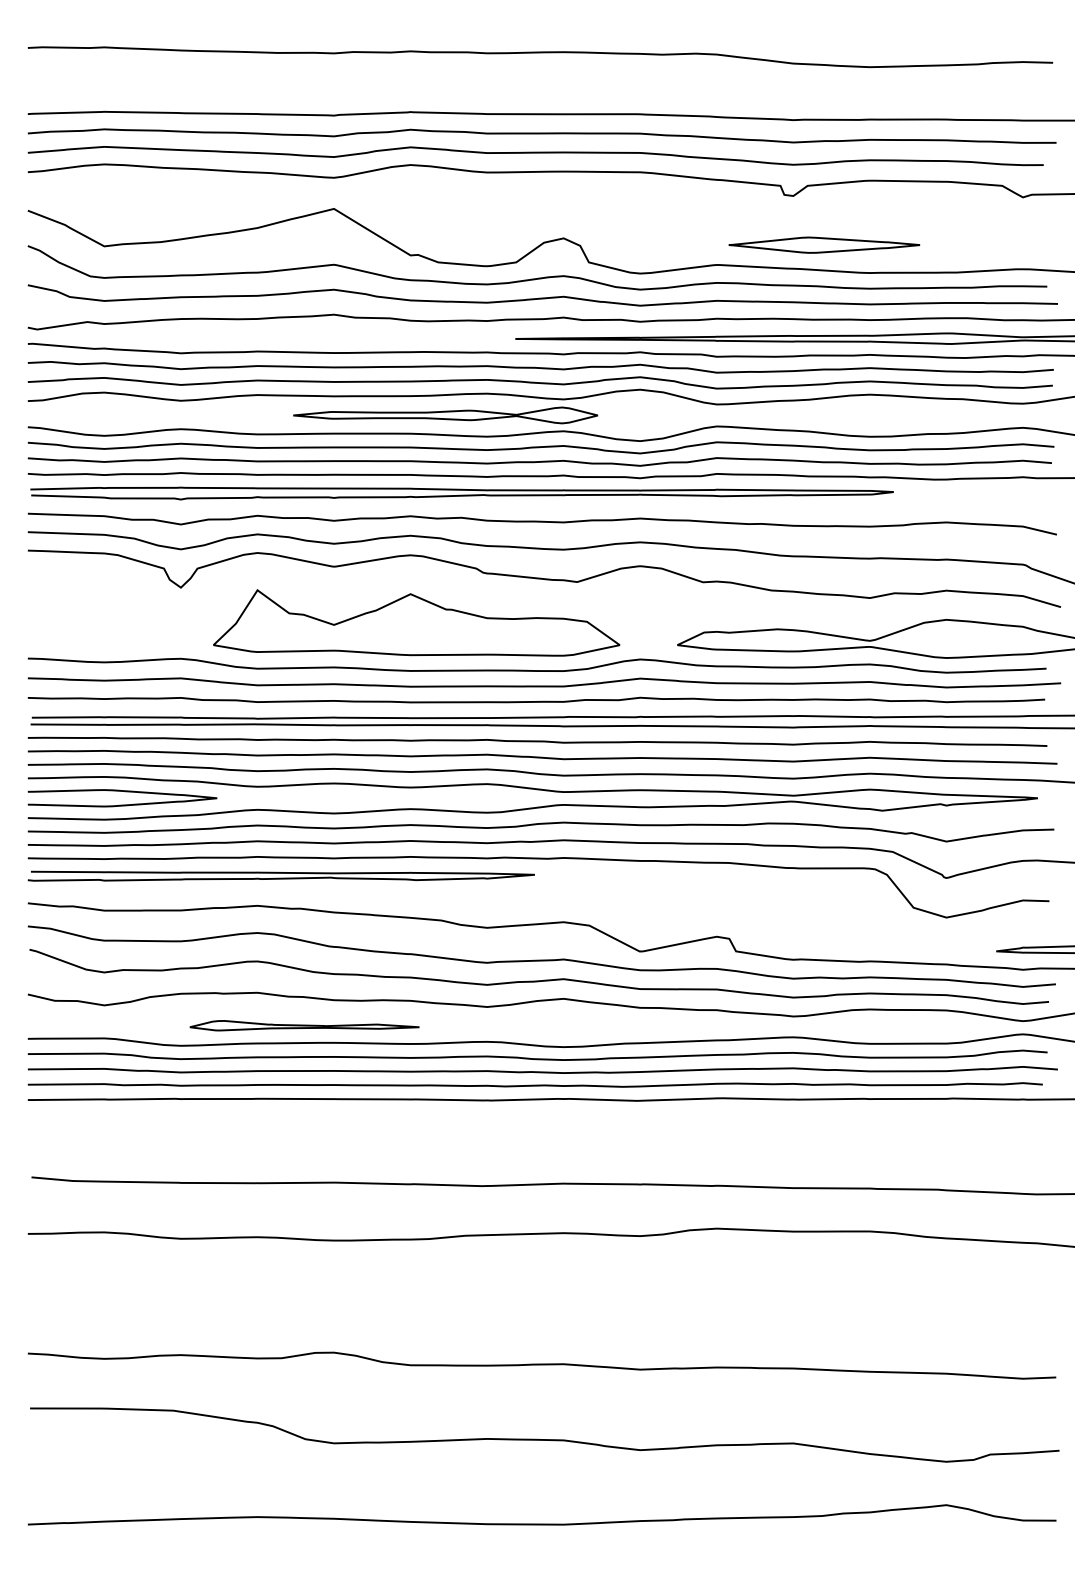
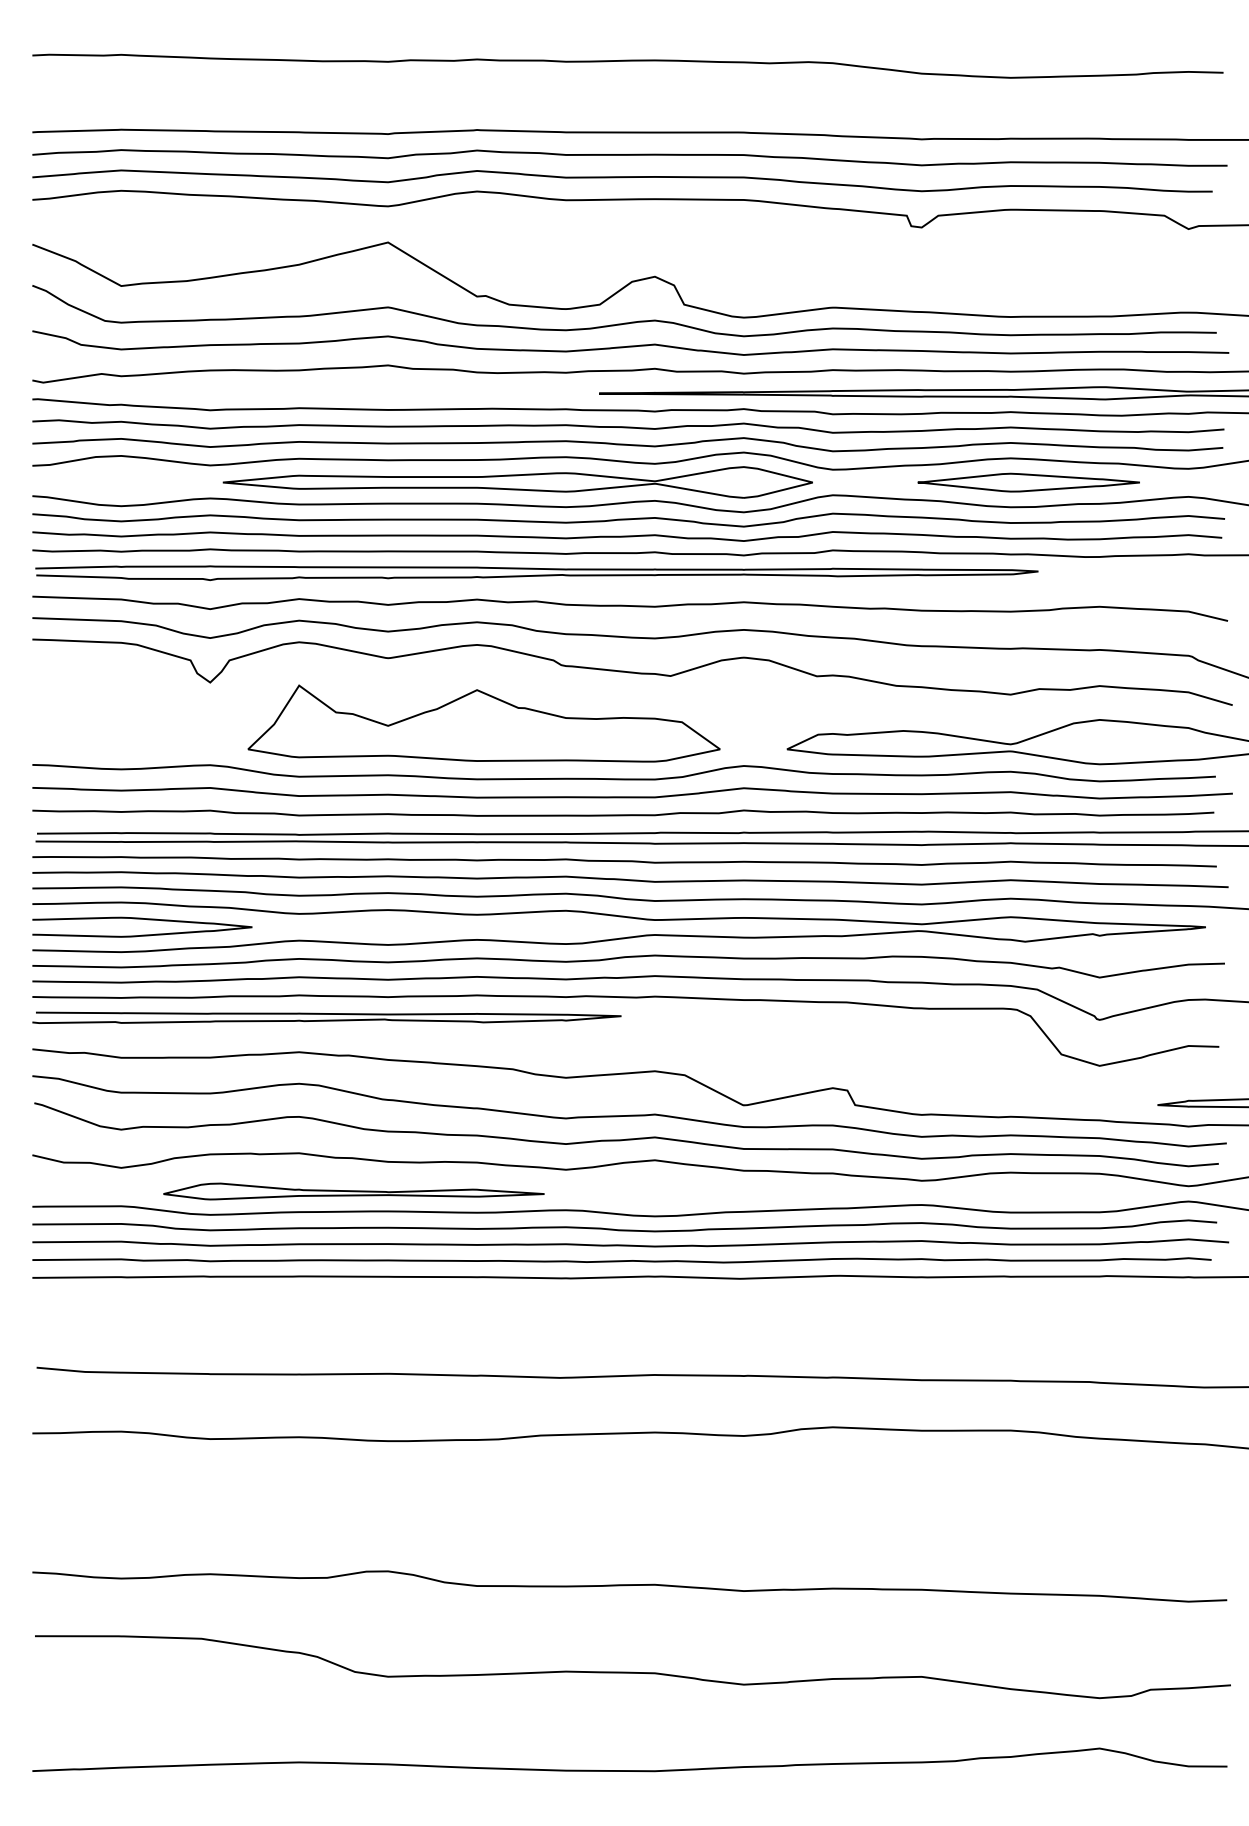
part: (824, 245) -> (1028, 482), moved
part: (445, 415) -> (517, 482), size x1.67
part: (304, 1025) -> (353, 1191), size x1.43

